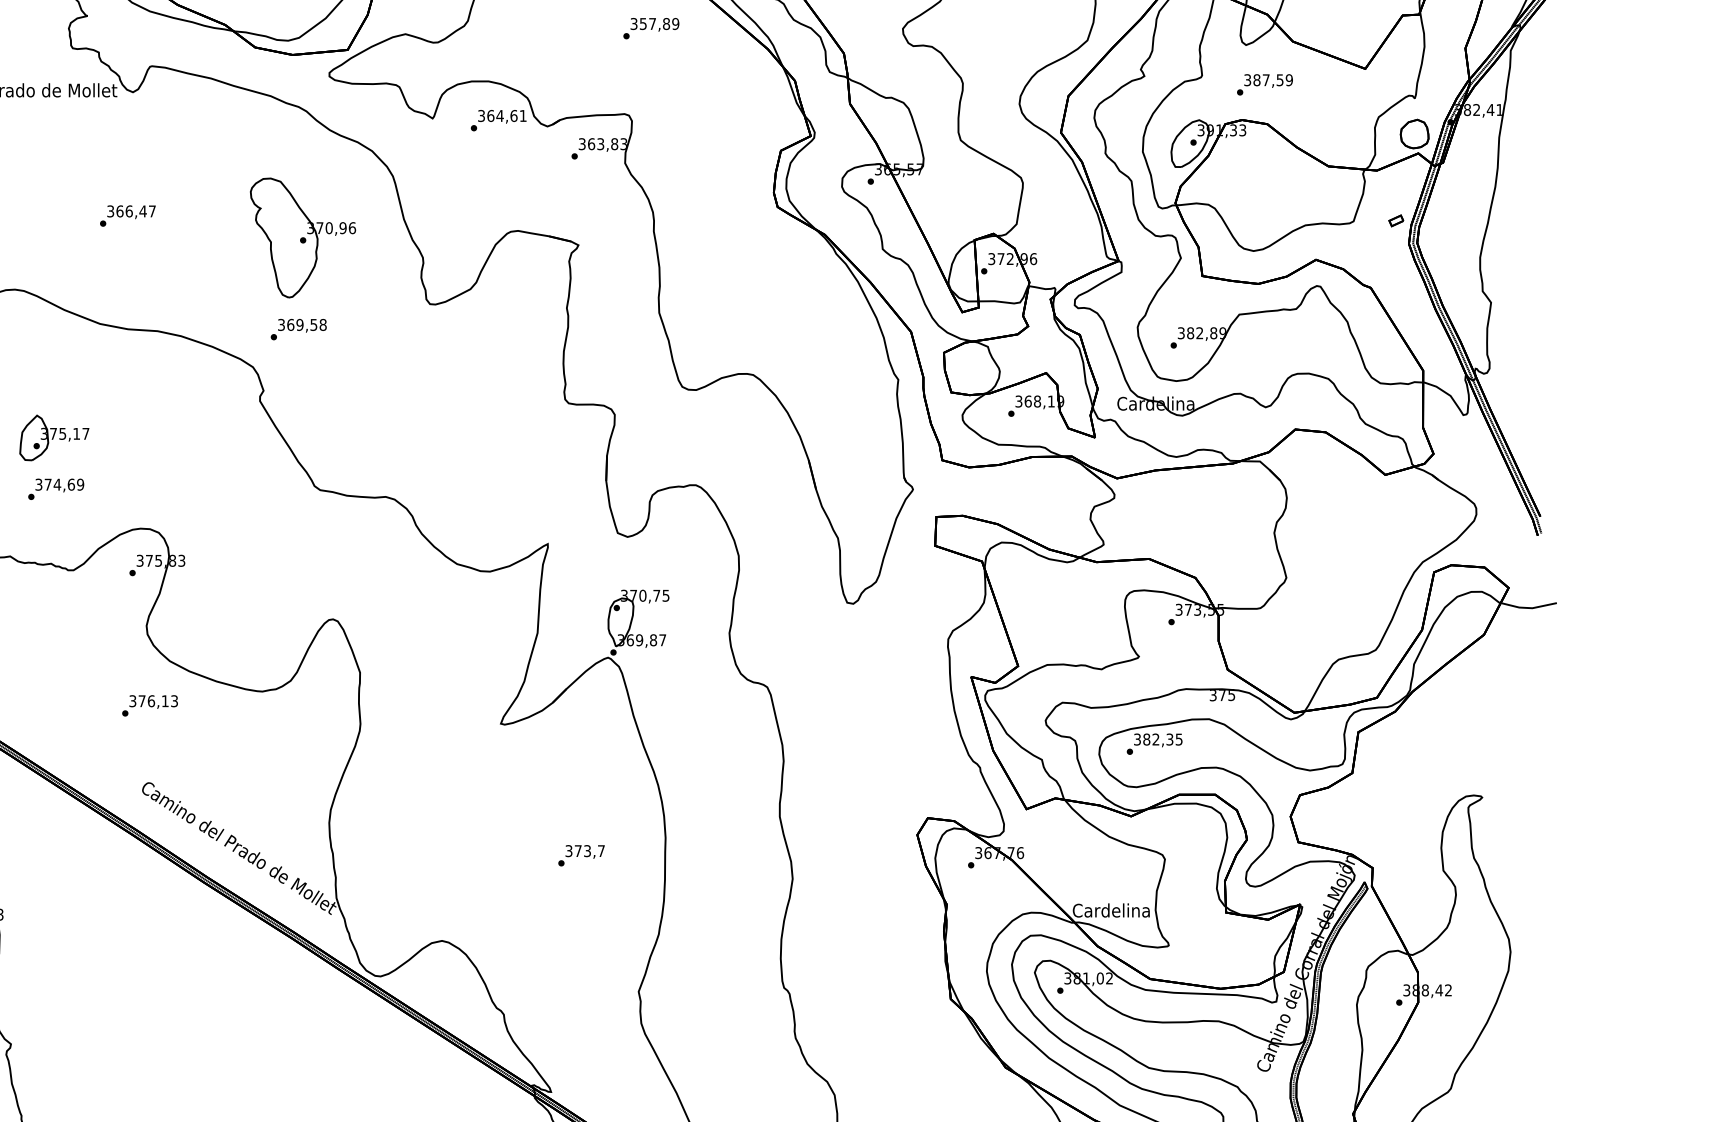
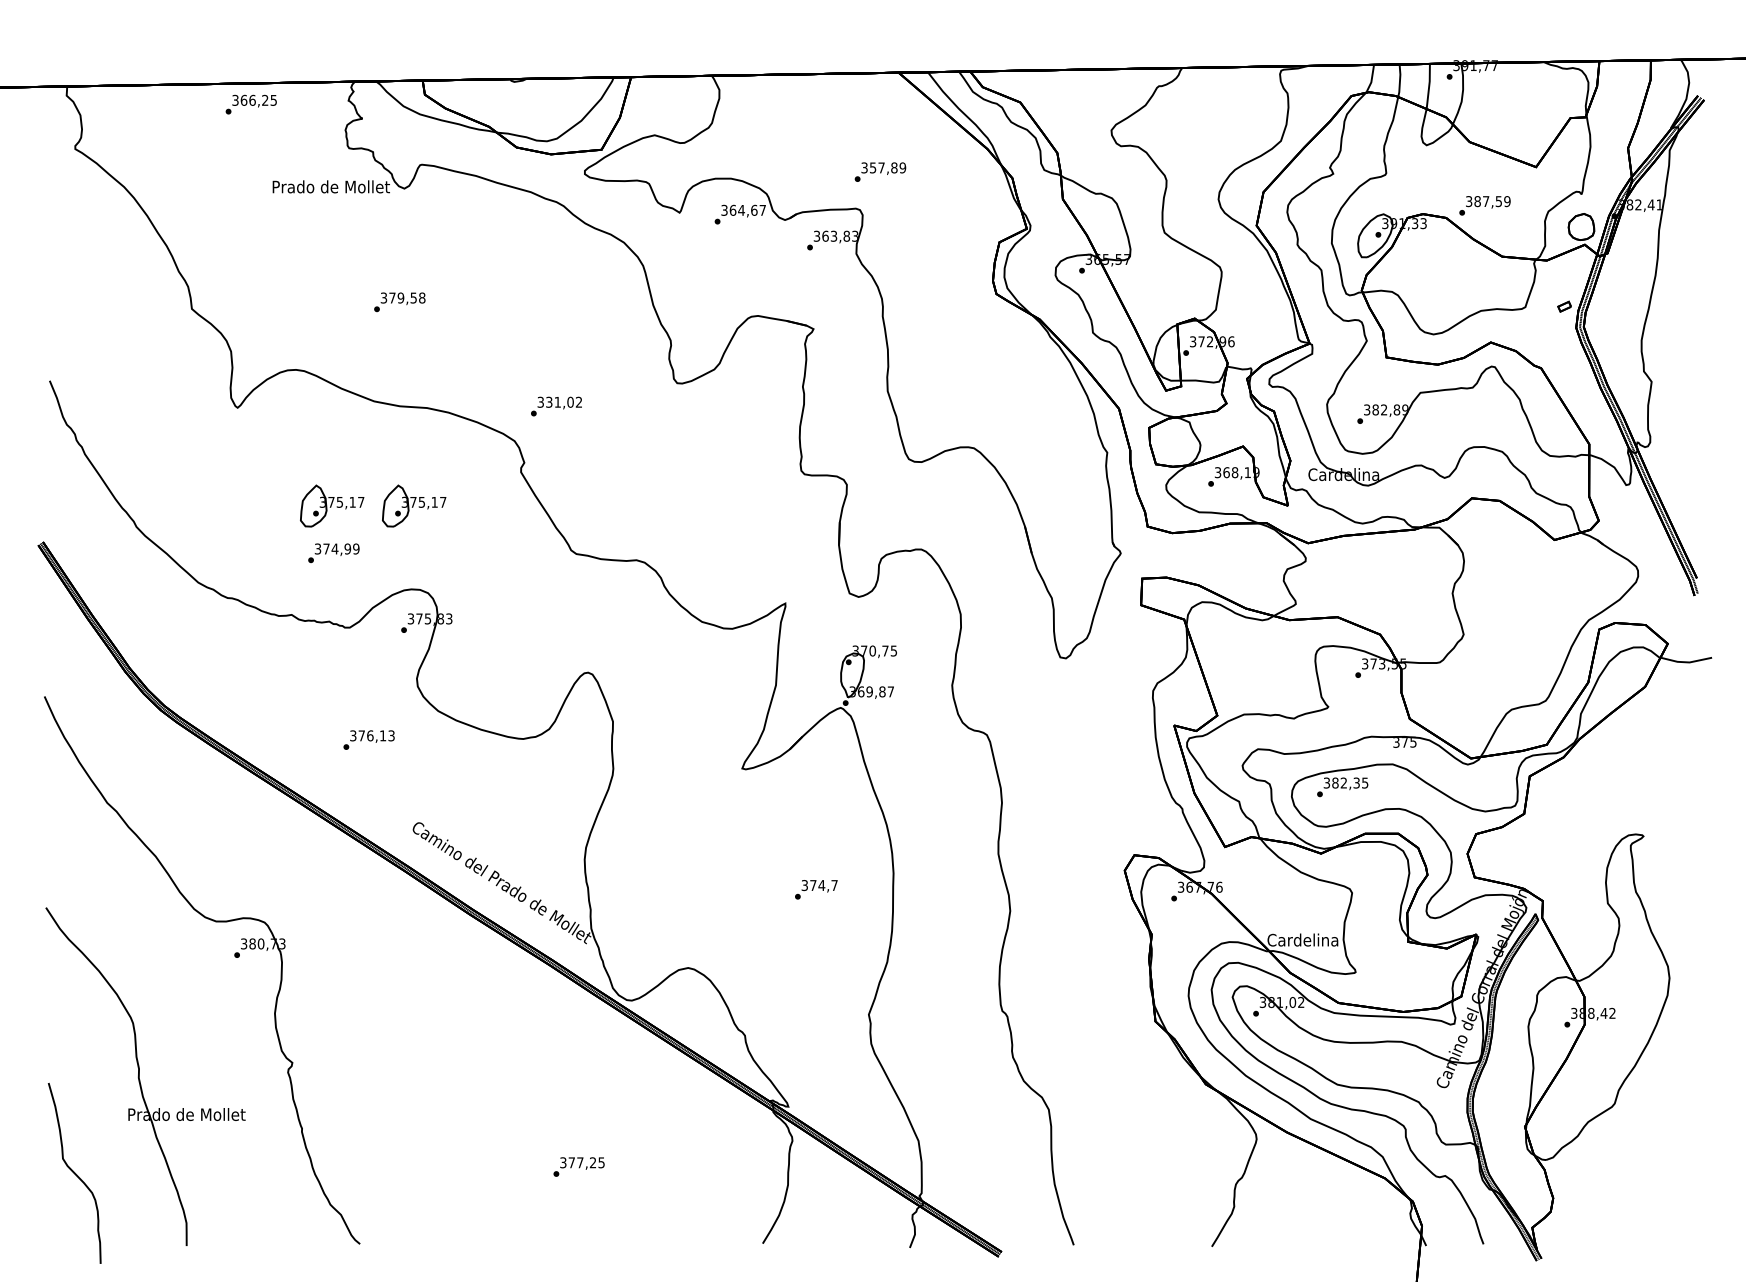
text: (651, 27) -> (880, 171), moved
text: (1264, 84) -> (1484, 205), moved
text: (522, 116) -> (762, 210), 364,61 -> 364,67
text: (136, 210) -> (407, 297), 366,47 -> 379,58
part: (302, 238) -> (560, 322), removed
text: (307, 324) -> (564, 401), 369,58 -> 331,02
part: (143, 437) -> (414, 505), added
text: (71, 484) -> (347, 548), 374,69 -> 374,99
text: (149, 705) -> (368, 739), moved
text: (587, 851) -> (821, 885), 373,7 -> 374,7

